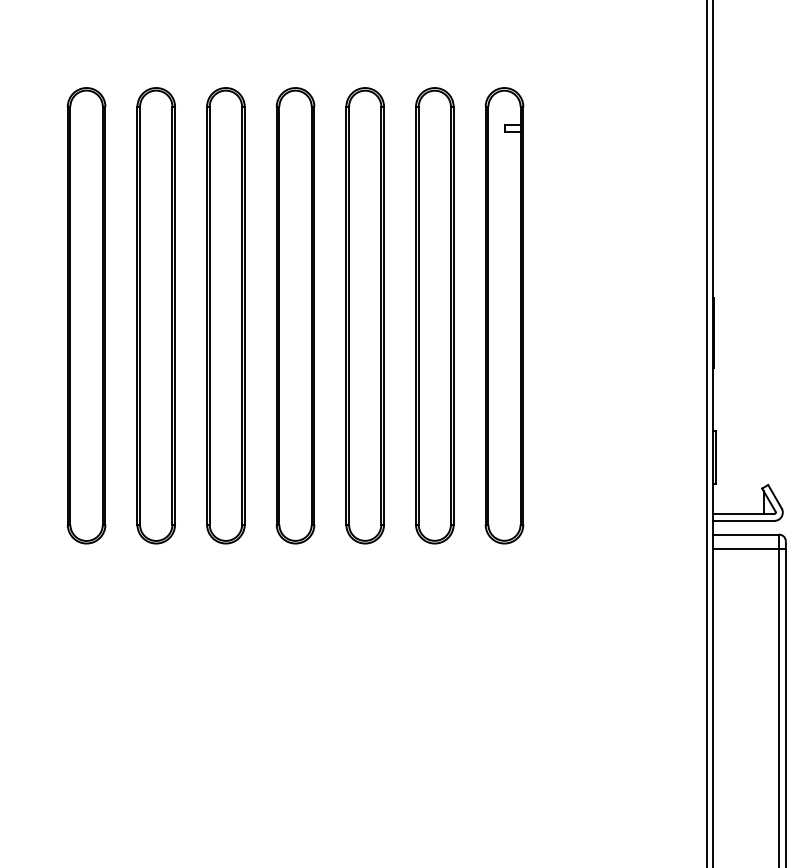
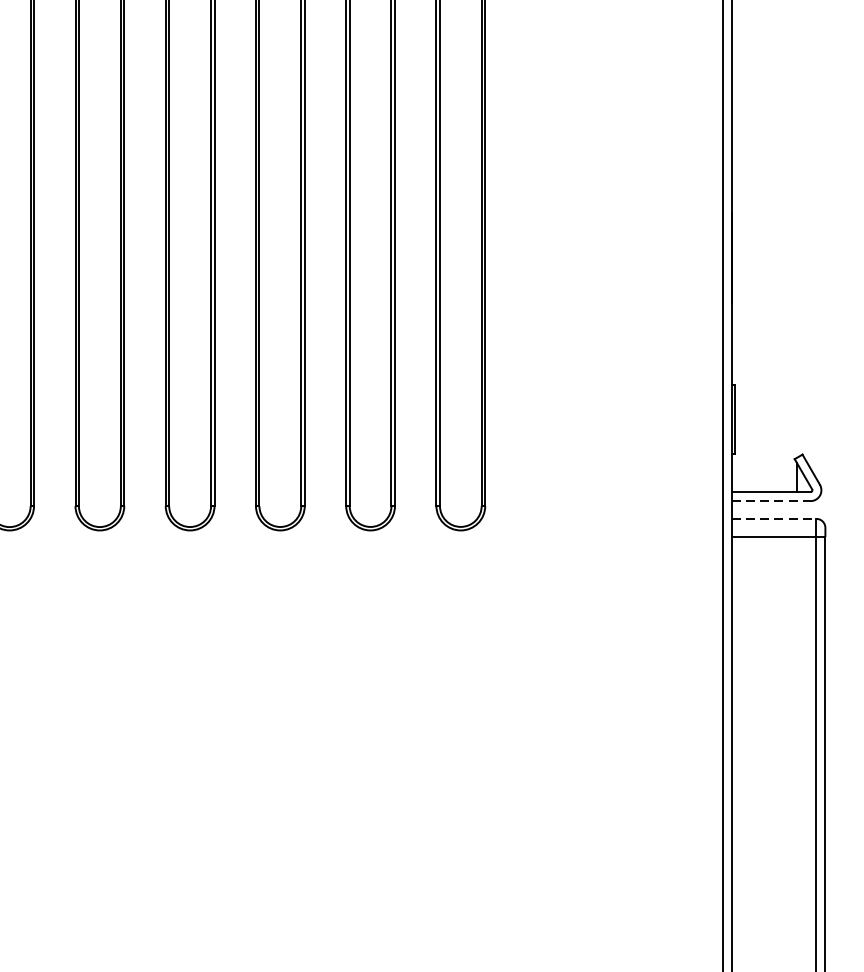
line: (743, 520) -> (770, 500), solid -> dashed
line: (746, 534) -> (774, 518), solid -> dashed

